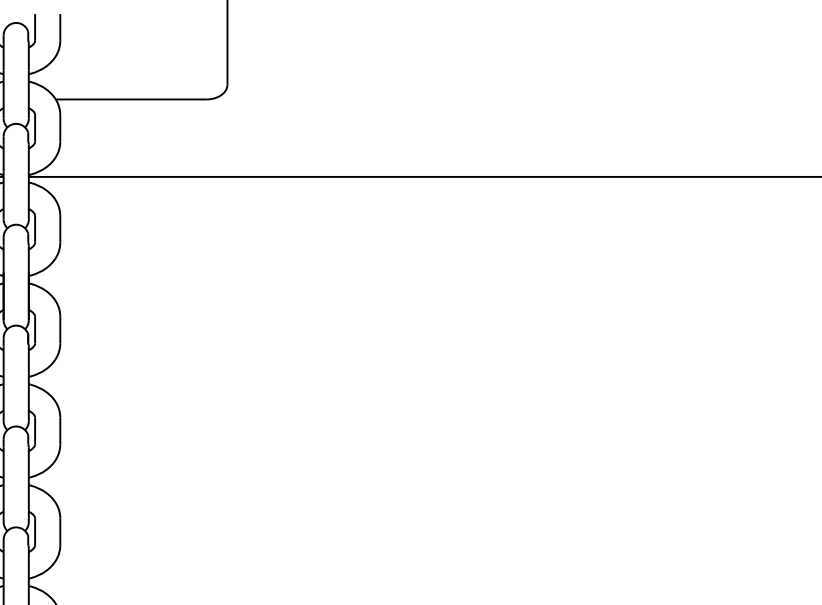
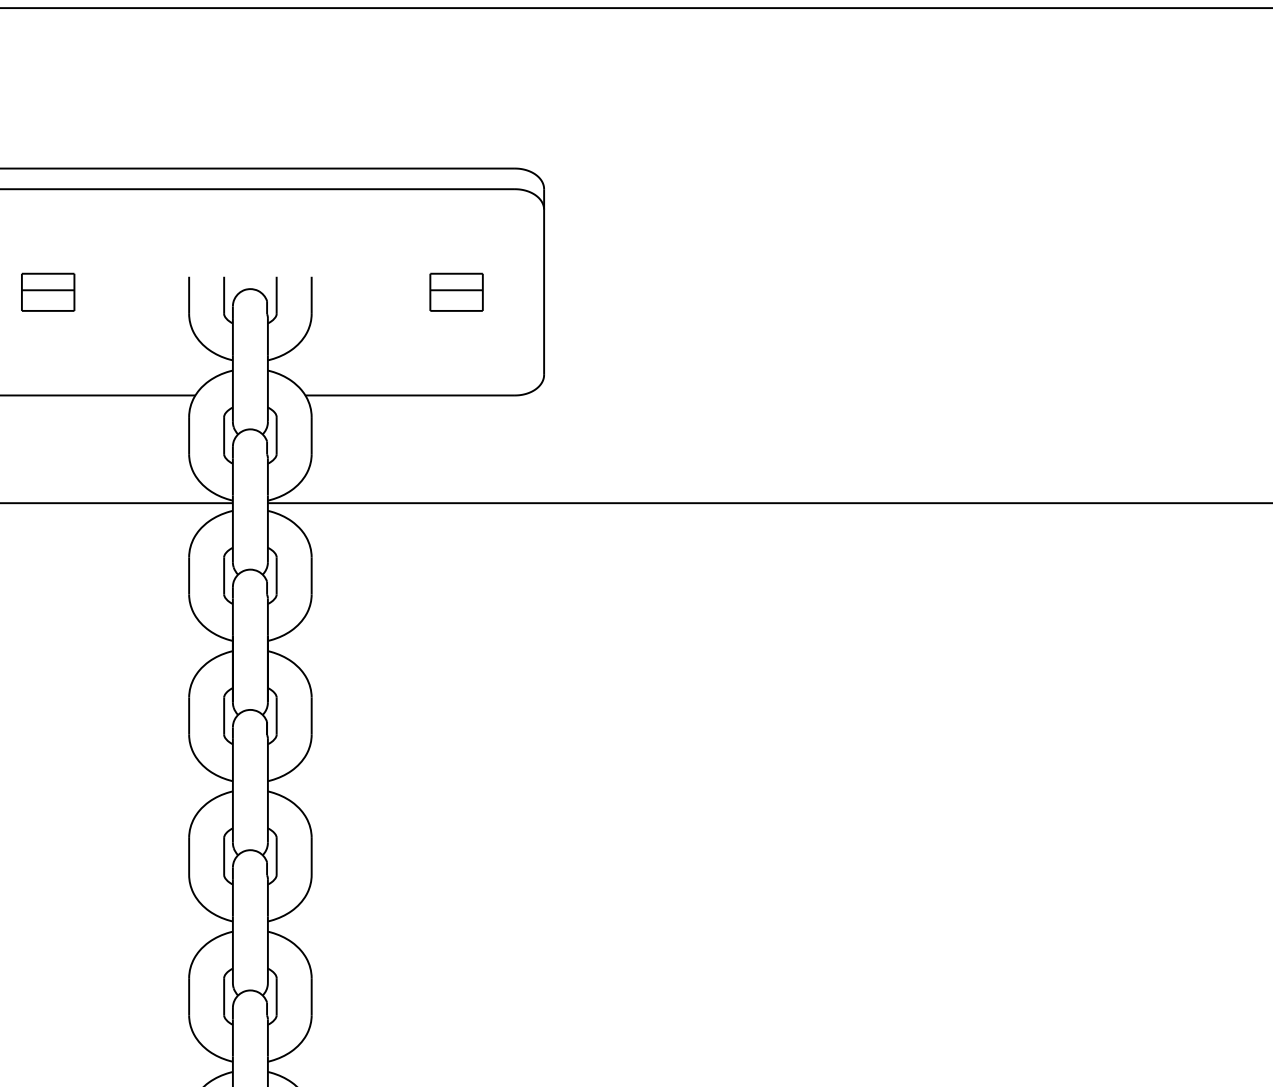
part: (164, 24) -> (456, 291), added

